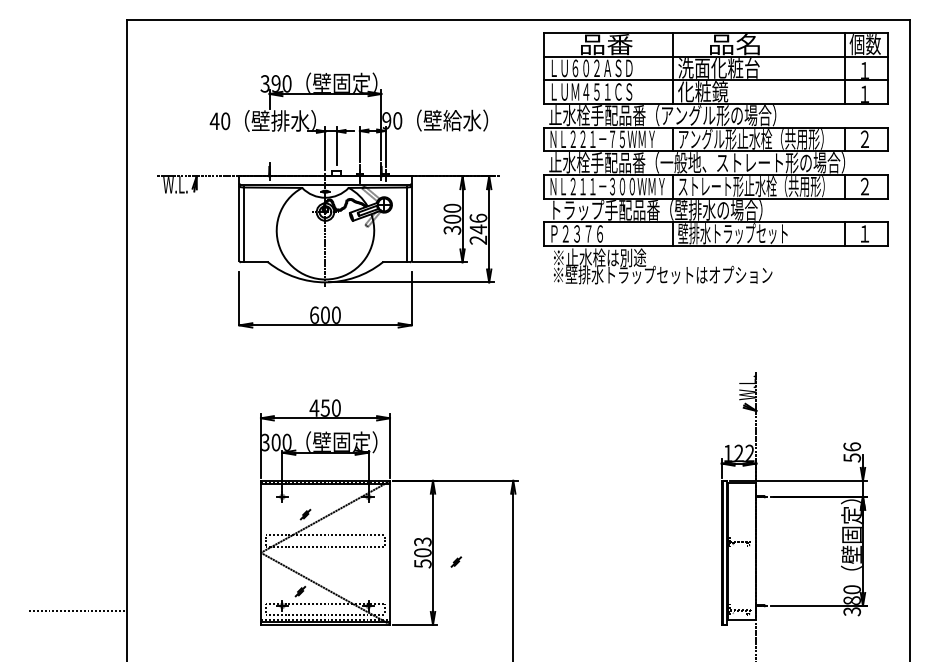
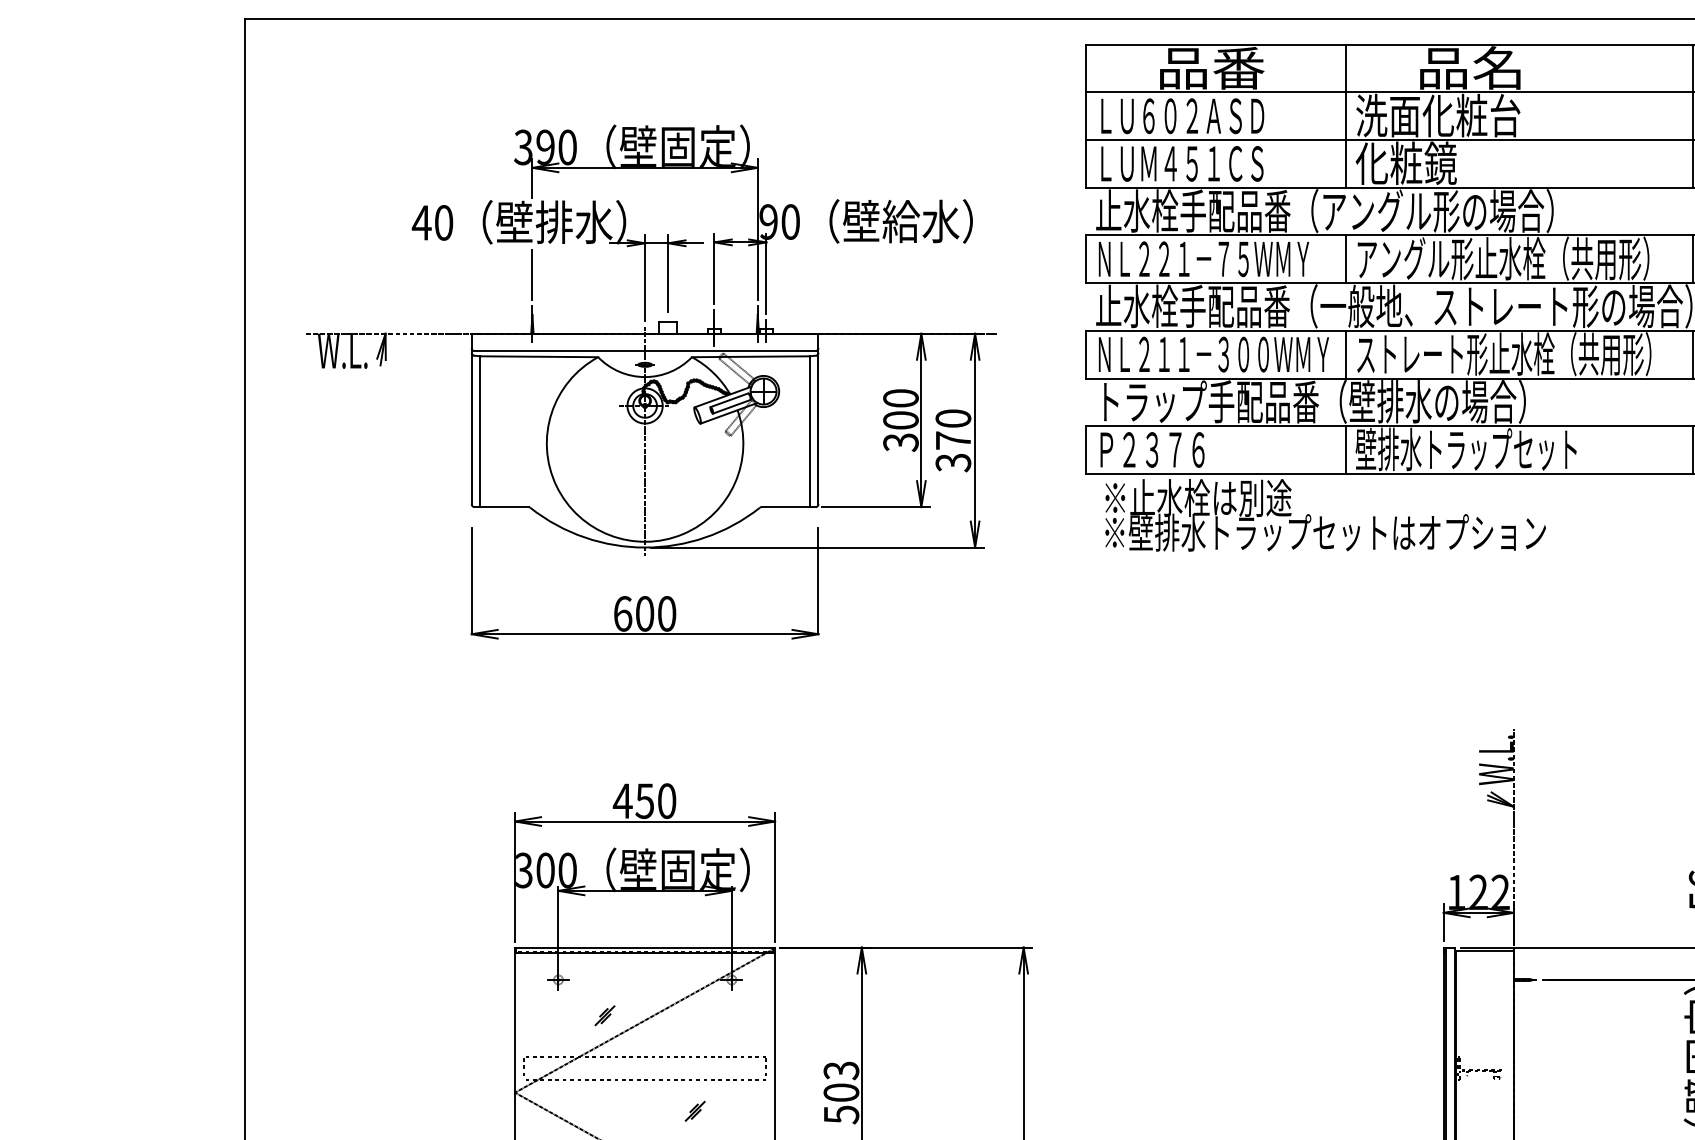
line: (269, 146) -> (532, 273), added
text: (478, 228) -> (953, 438), 246 -> 370
part: (456, 561) -> (695, 1110), moved

